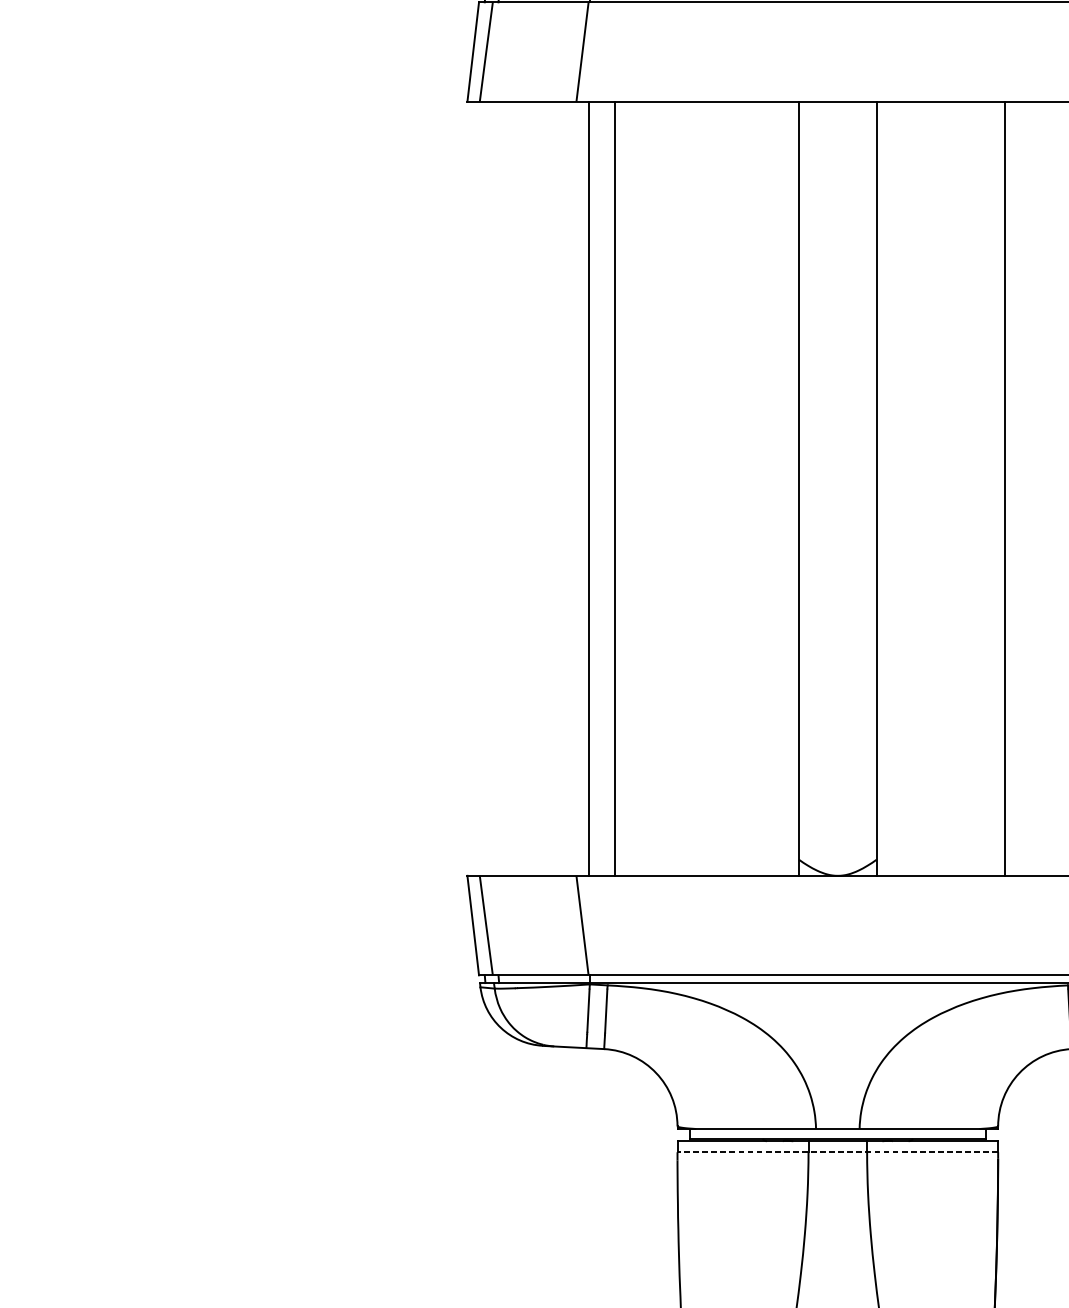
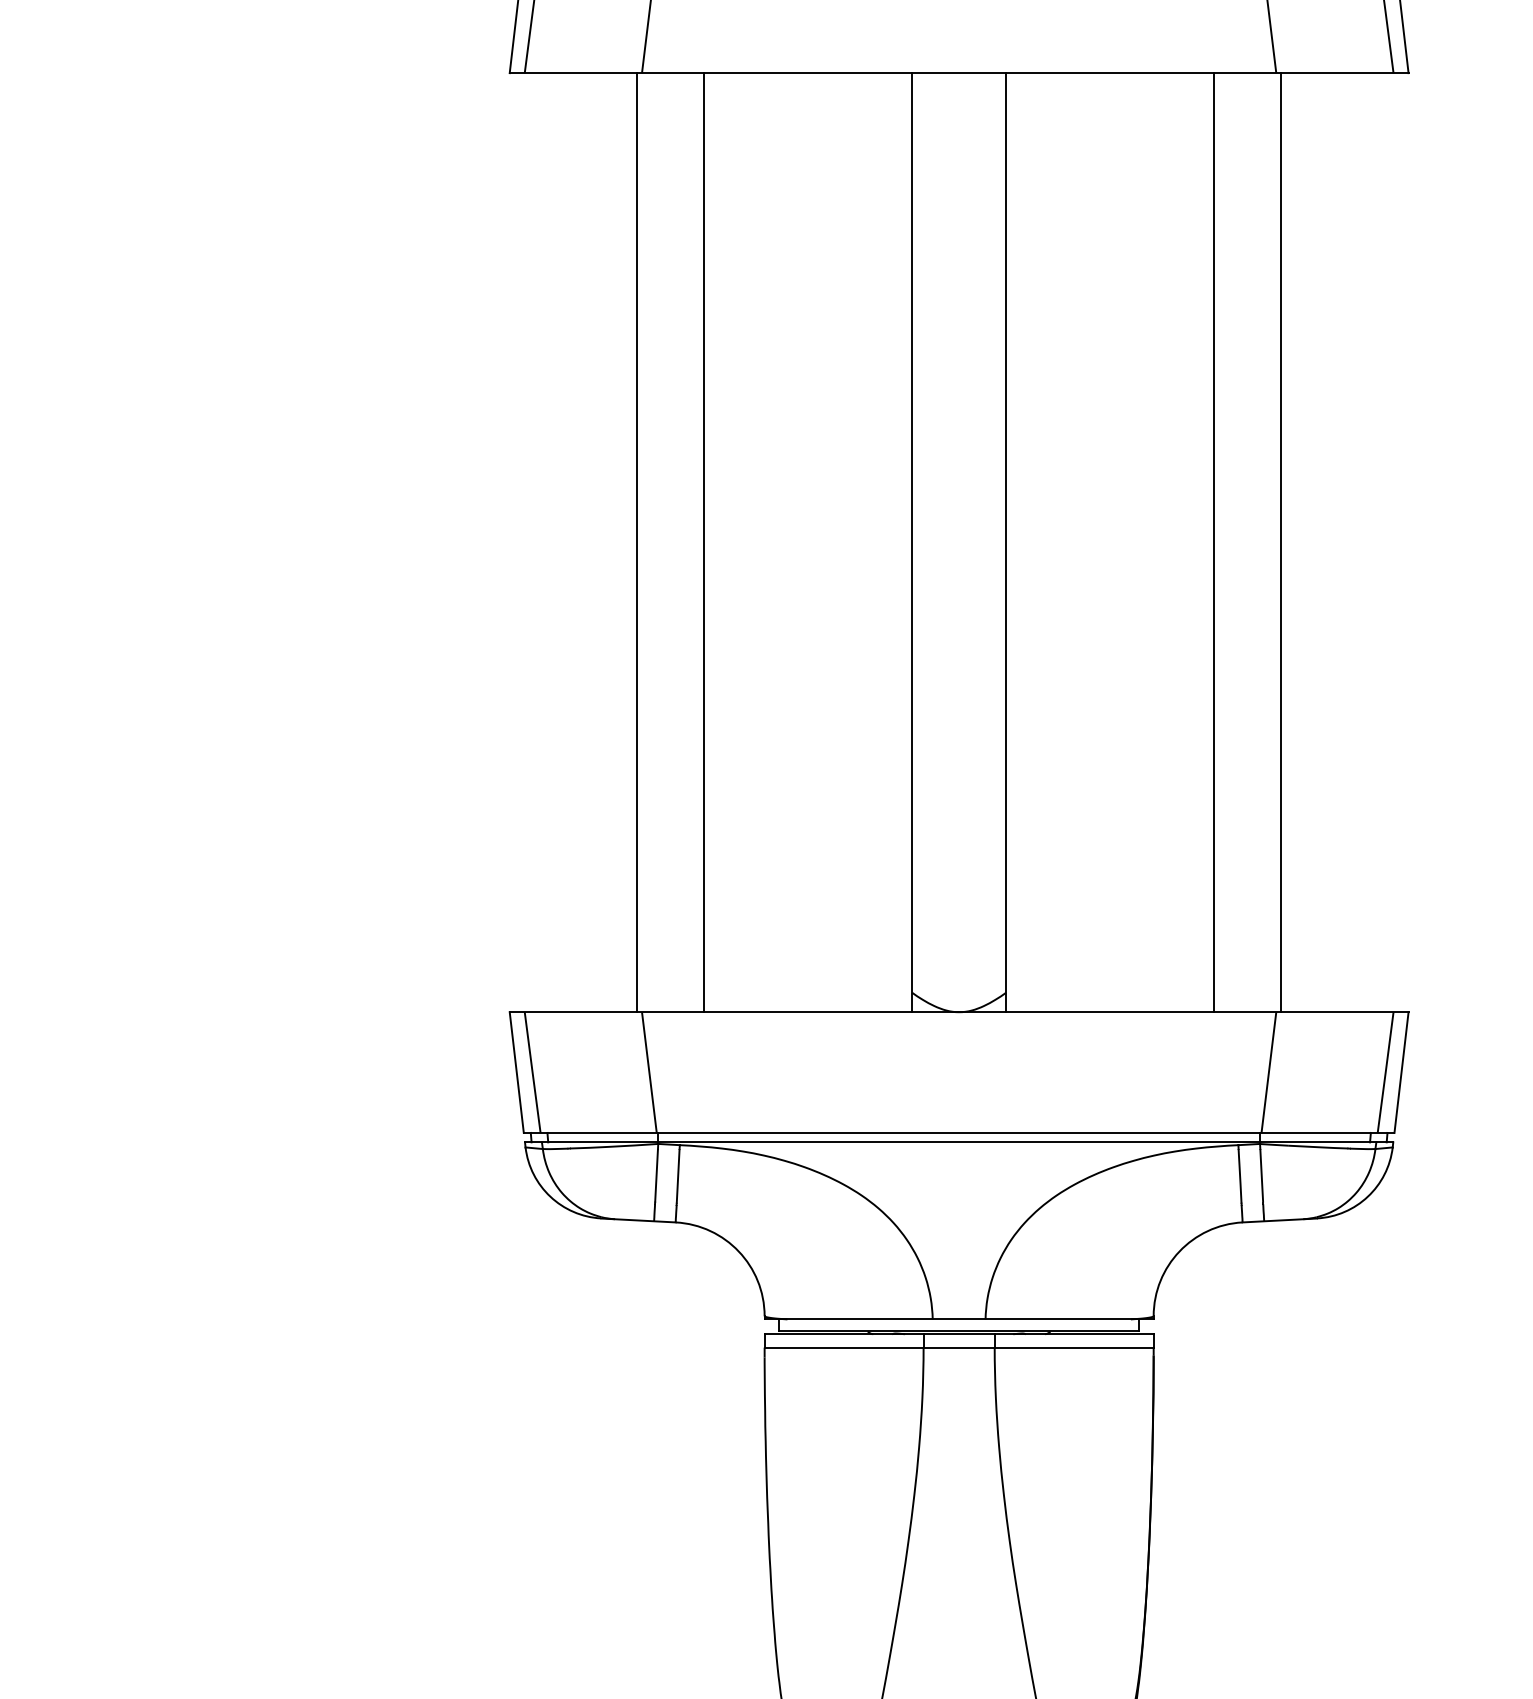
line: (589, 488) -> (704, 542), moved
line: (615, 488) -> (637, 542), moved
line: (1005, 488) -> (1214, 542), moved
line: (838, 1152) -> (959, 1347), dashed -> solid

